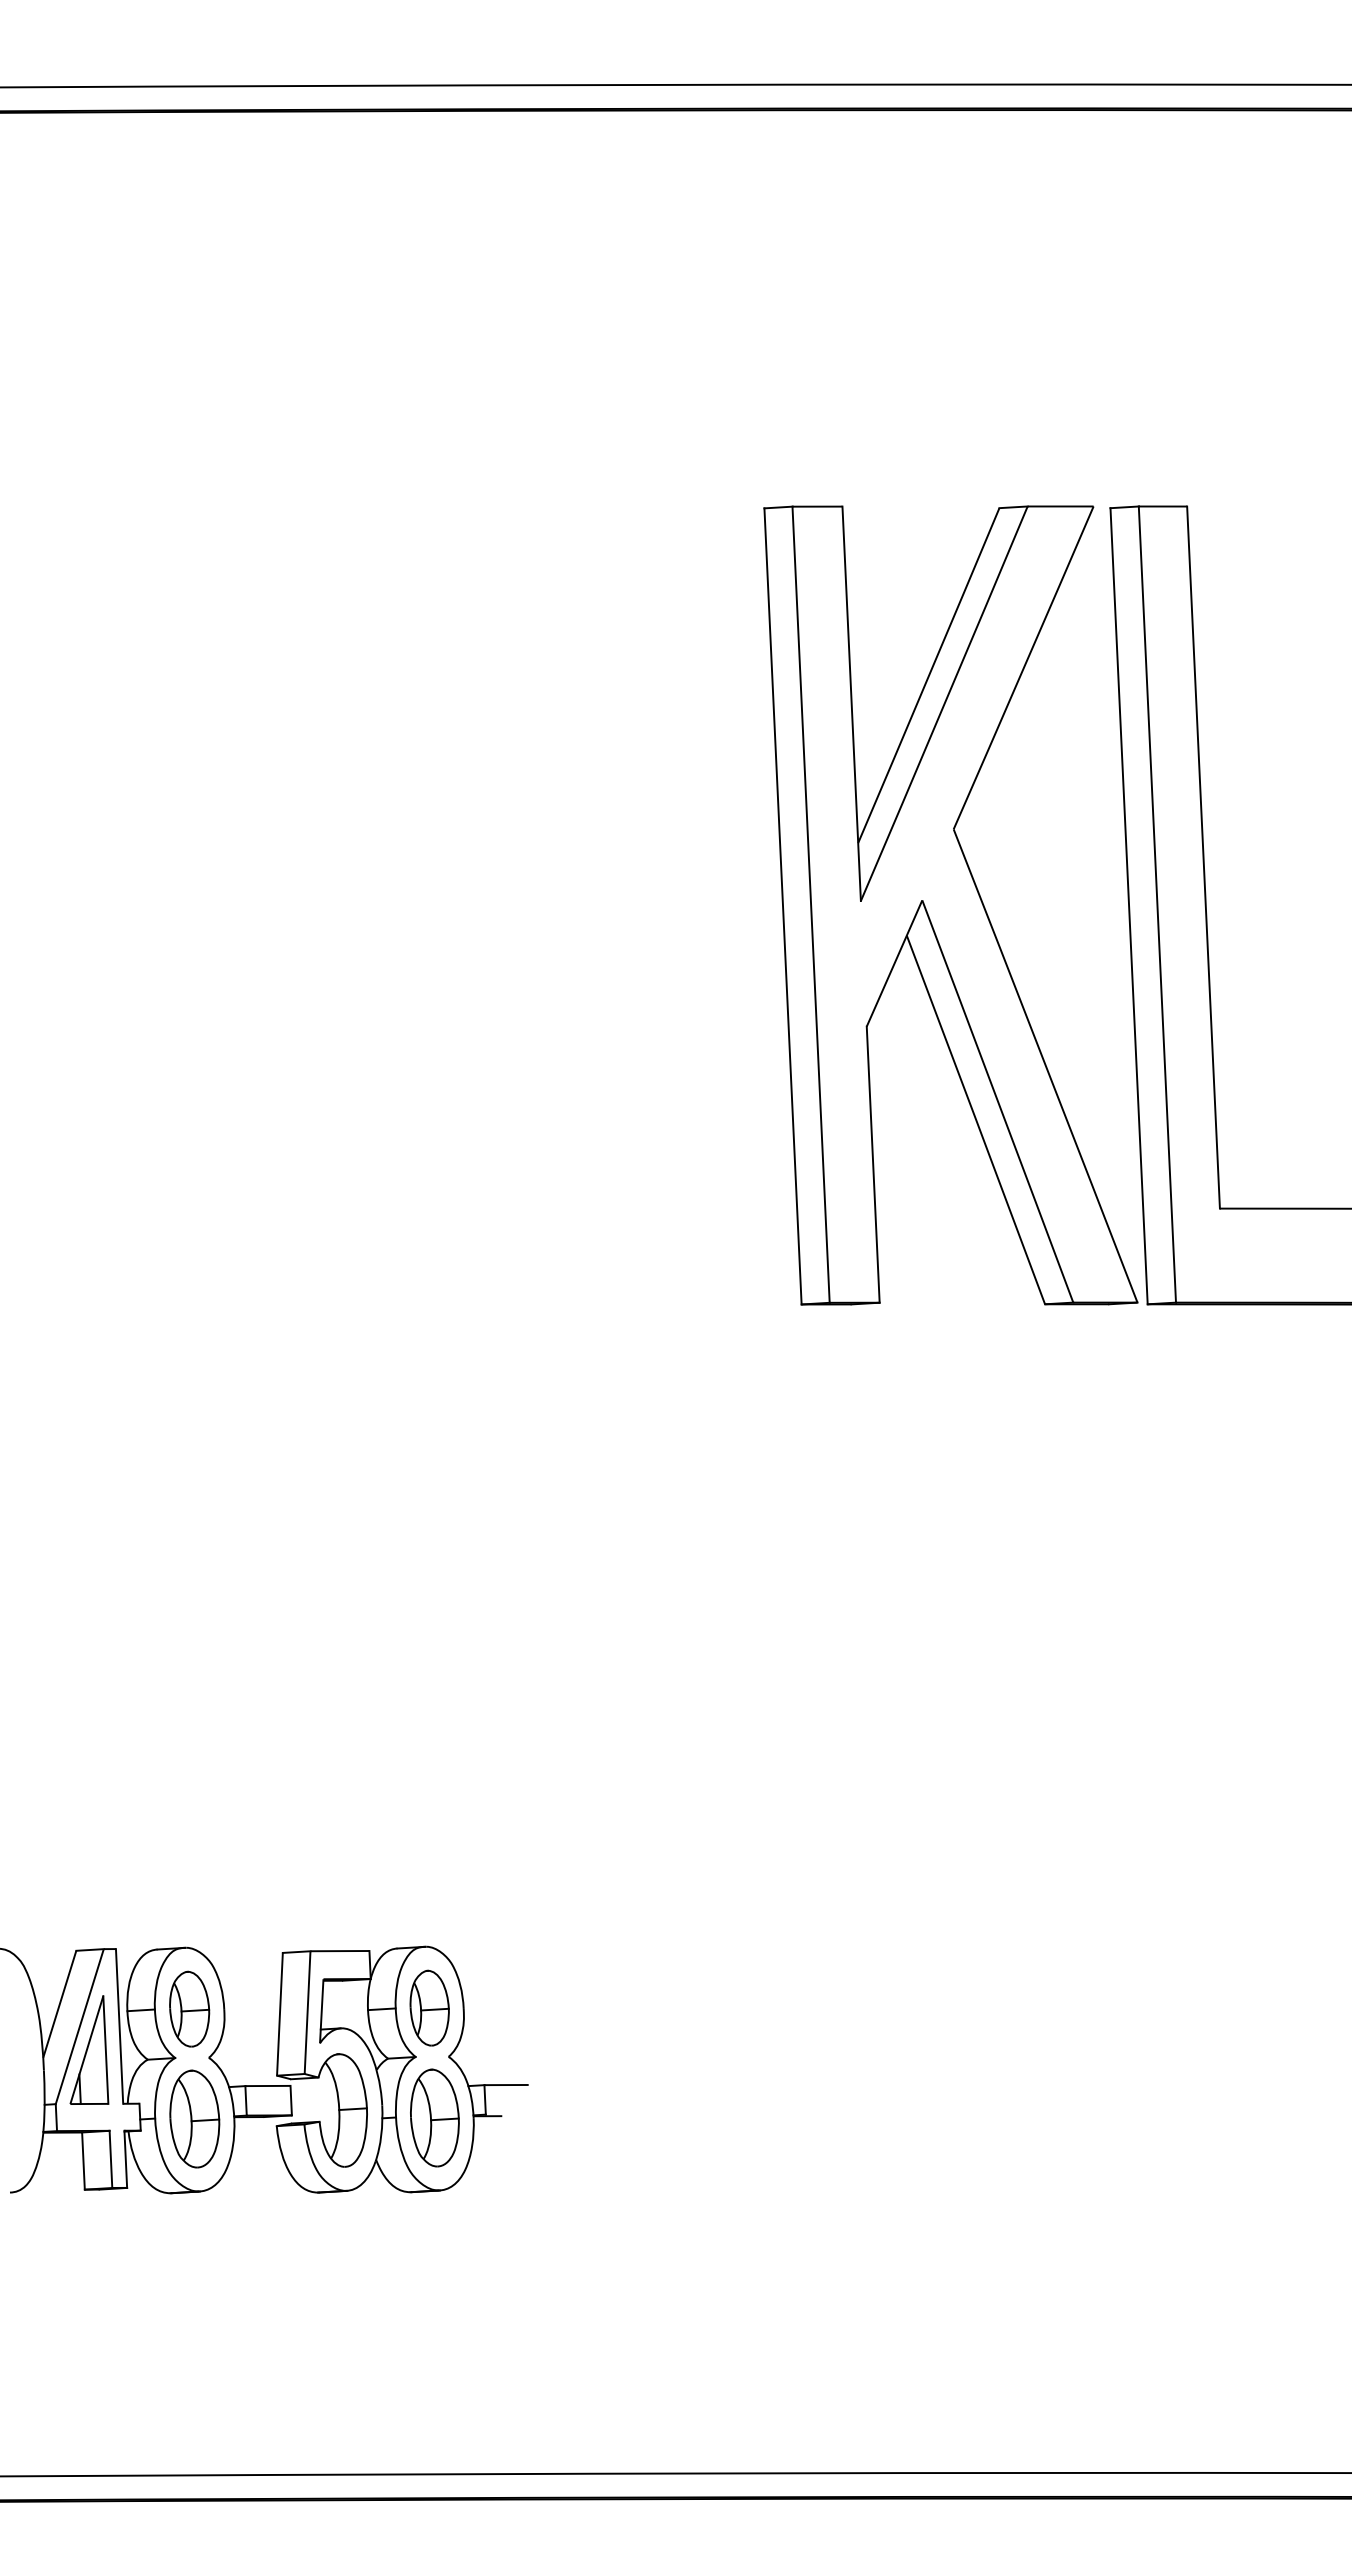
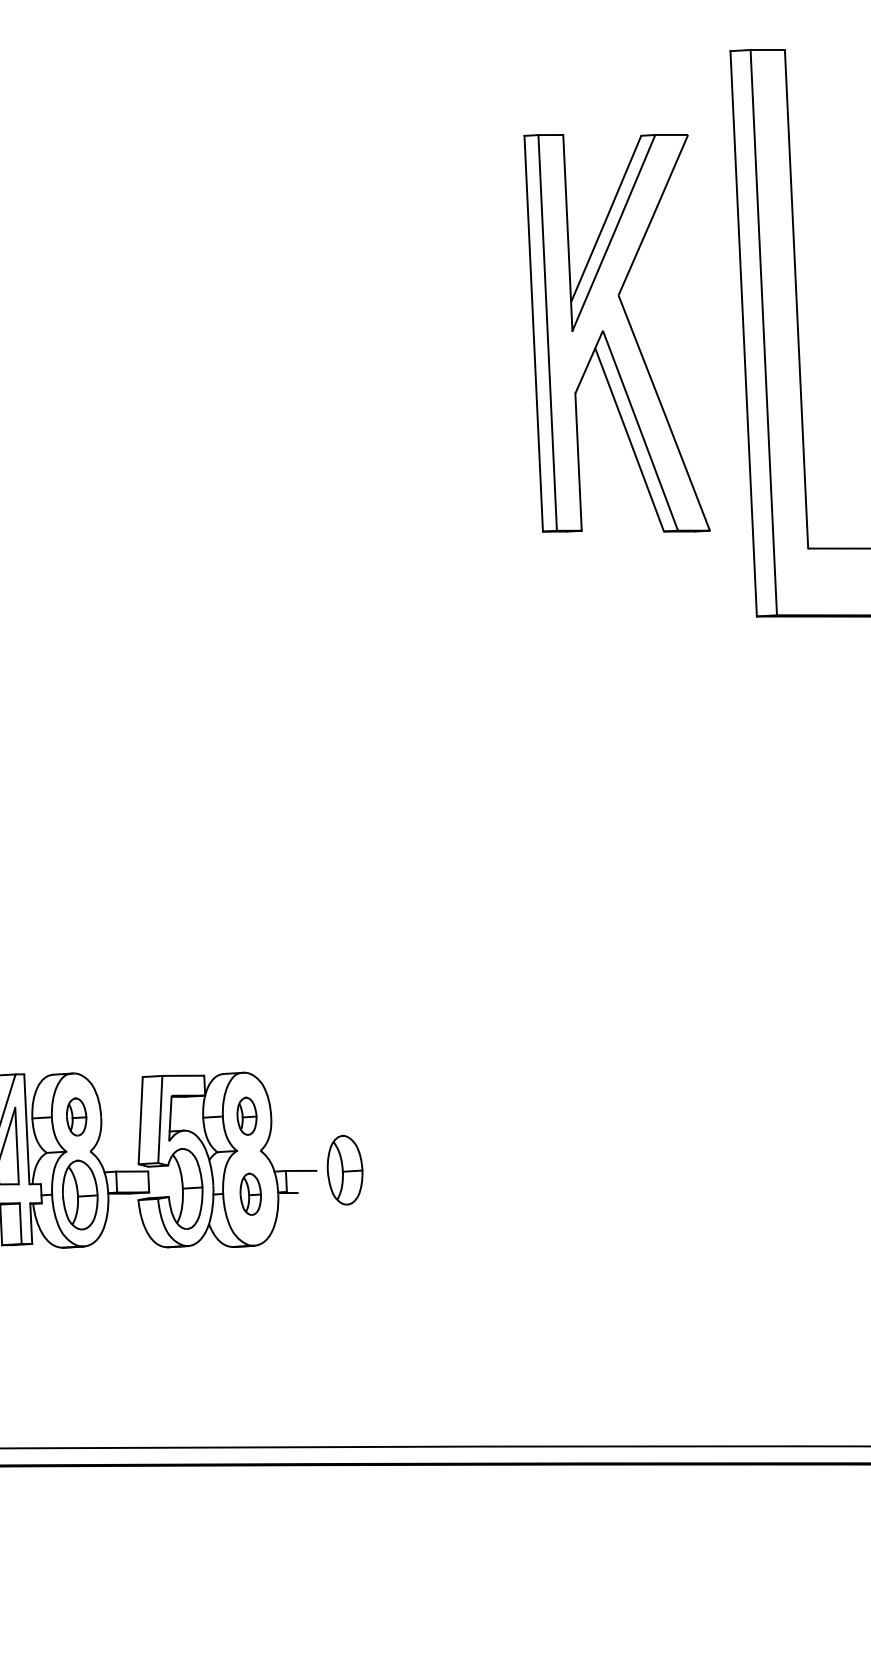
part: (950, 905) -> (616, 333), size x0.7
part: (429, 2007) -> (246, 1115), size x0.7
part: (189, 2008) -> (76, 1116), size x0.7
part: (567, 2083) -> (344, 1169), added
part: (434, 2117) -> (250, 1193), size x0.6

